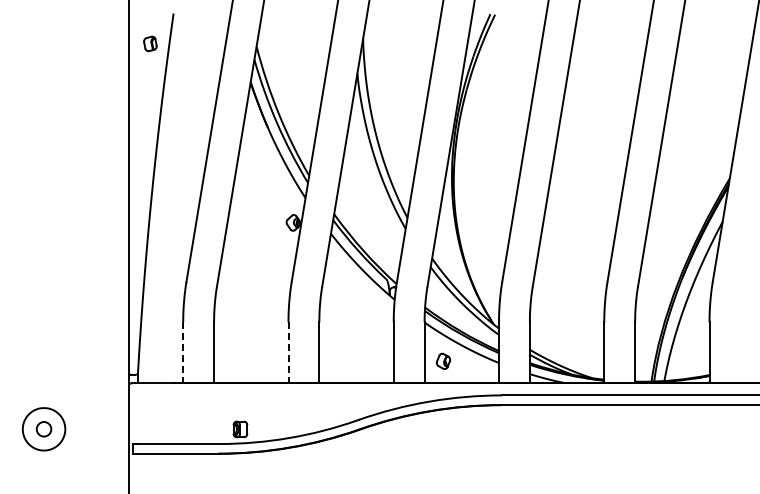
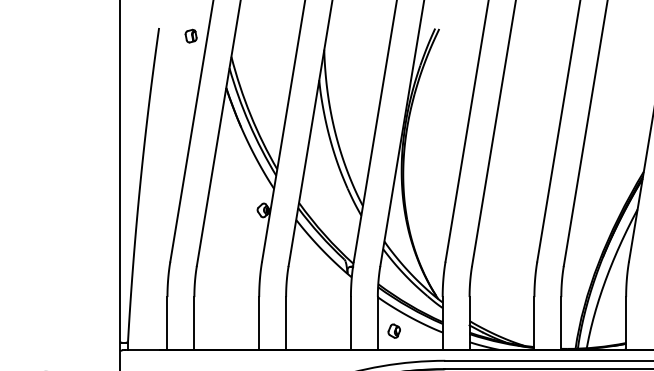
part: (150, 43) -> (191, 35), moved
line: (183, 353) -> (167, 324), dashed -> solid
line: (288, 353) -> (259, 324), dashed -> solid

